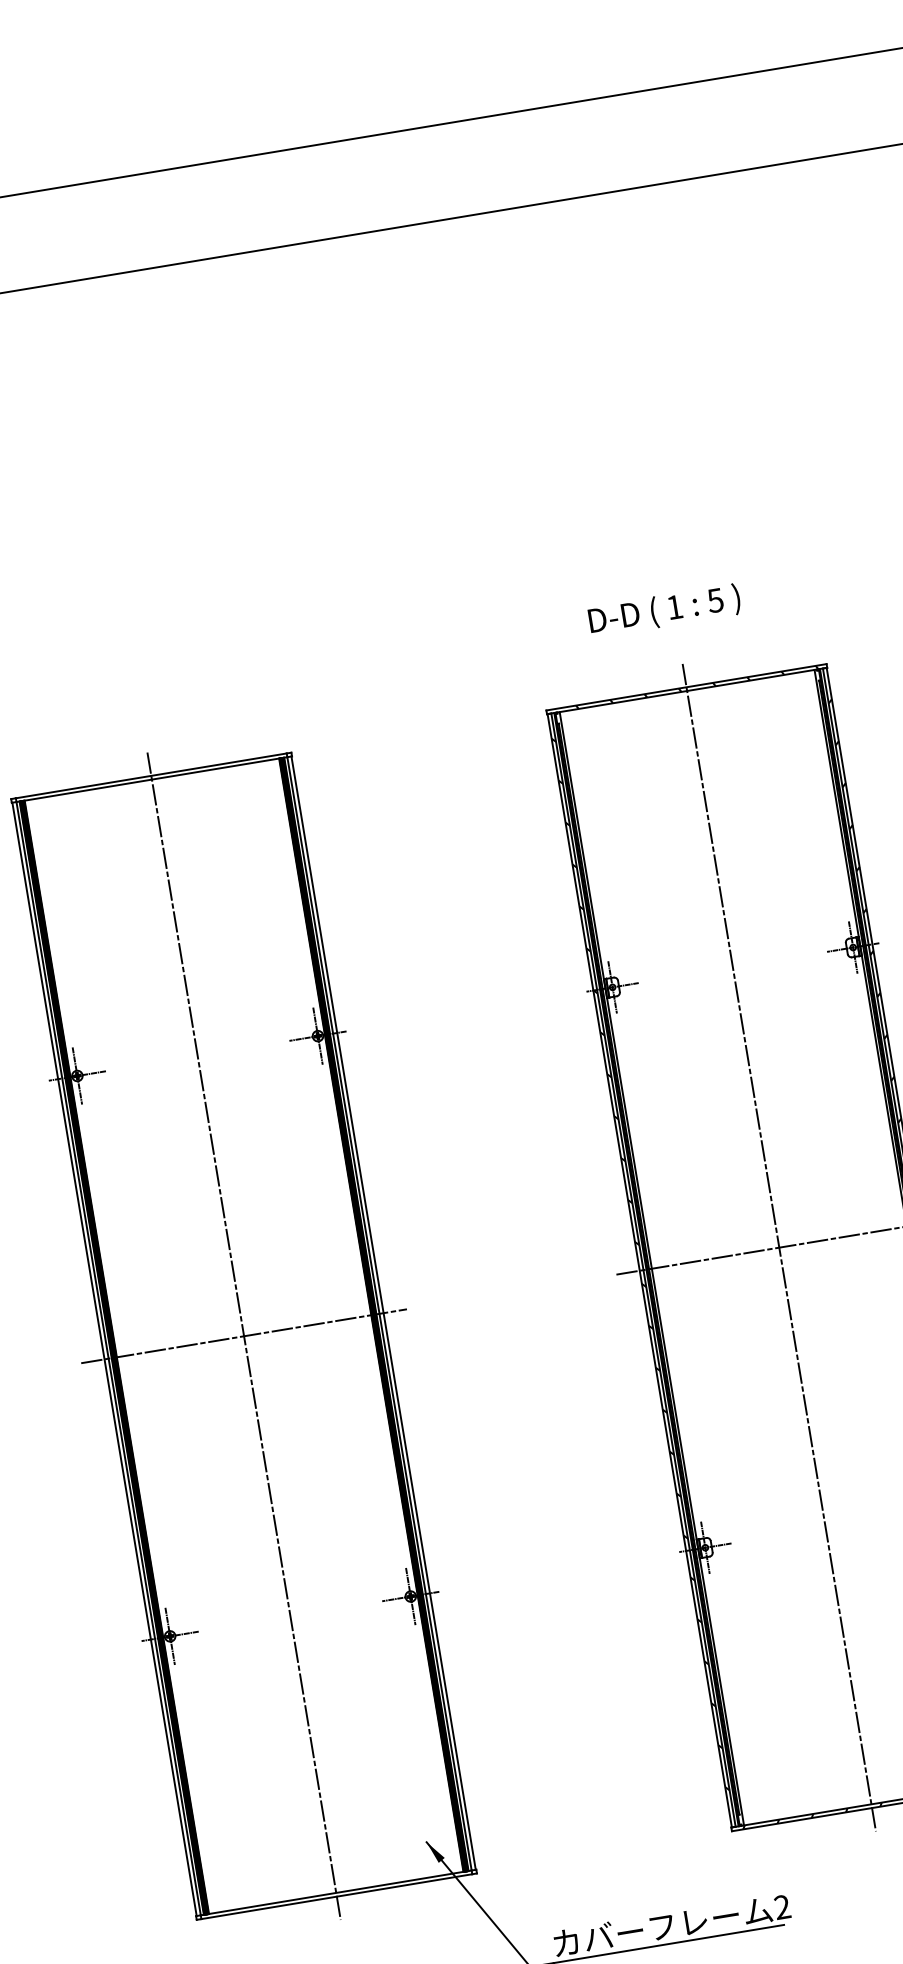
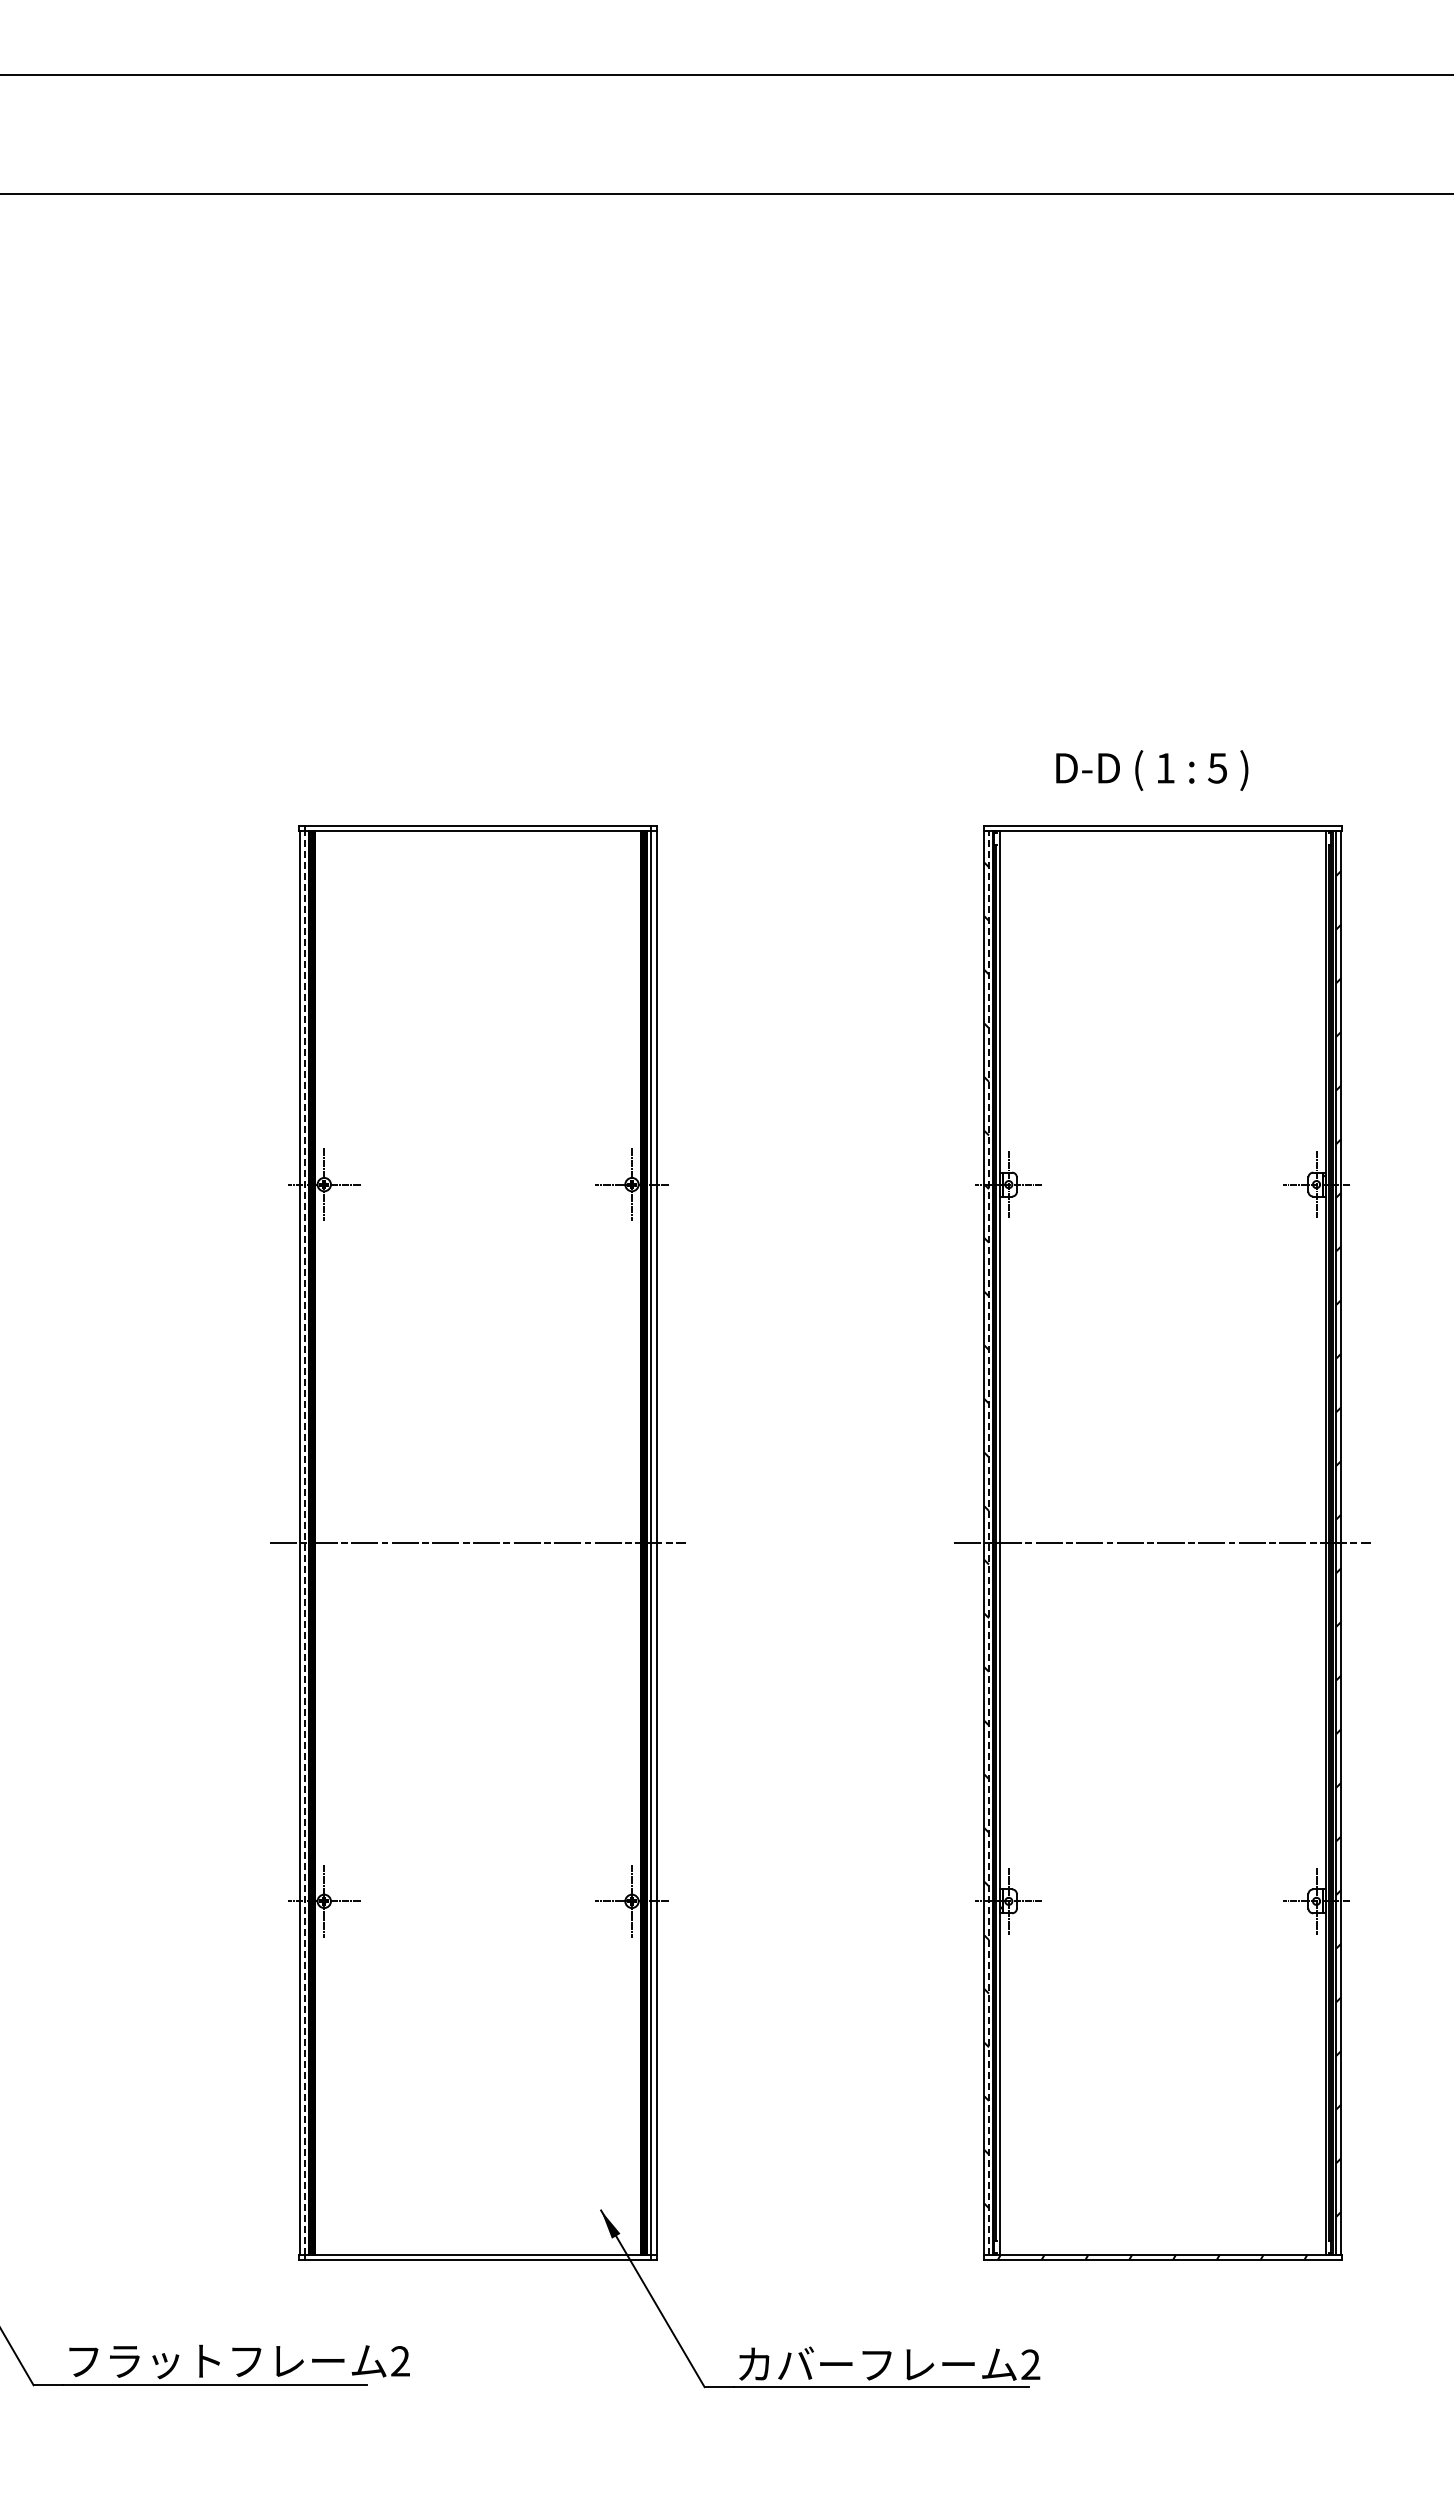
text: (664, 610) -> (1152, 770), moved
hatch: (696, 687) -> (1175, 828), removed
line: (779, 1247) -> (1162, 1542), removed
line: (643, 1269) -> (988, 1542), solid -> dashed
line: (244, 1335) -> (478, 1542), removed
line: (108, 1358) -> (304, 1542), solid -> dashed

